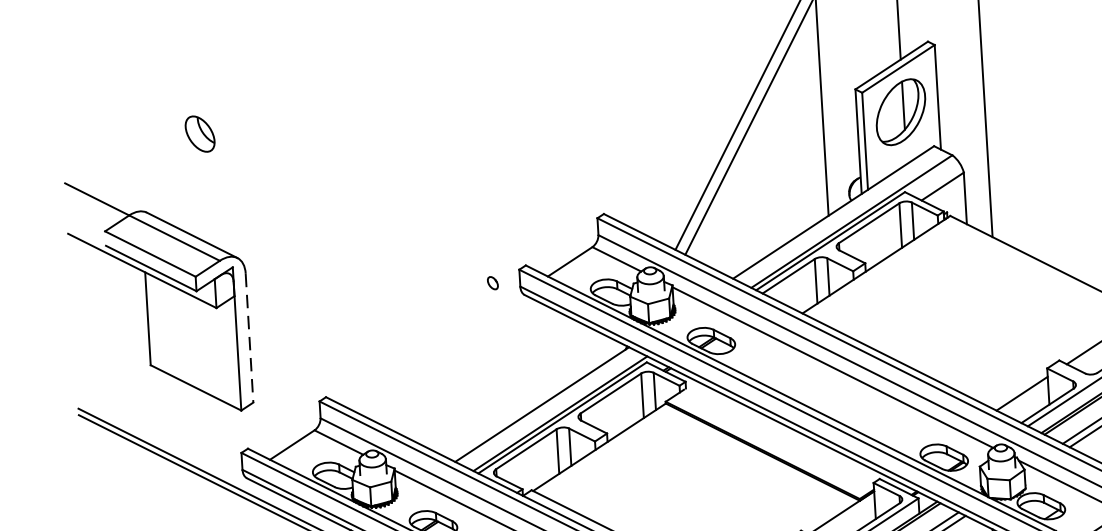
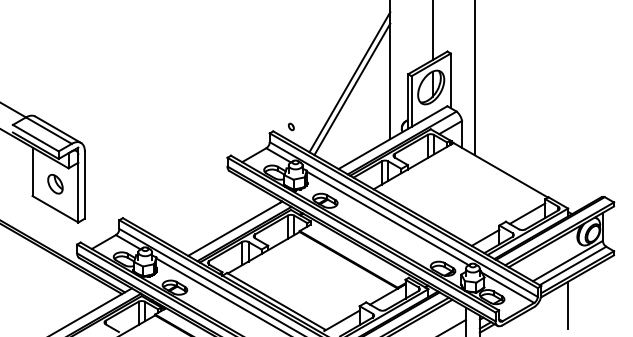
part: (200, 134) -> (55, 184), moved
part: (493, 282) -> (291, 126), moved
line: (248, 339) -> (84, 185), dashed -> solid

